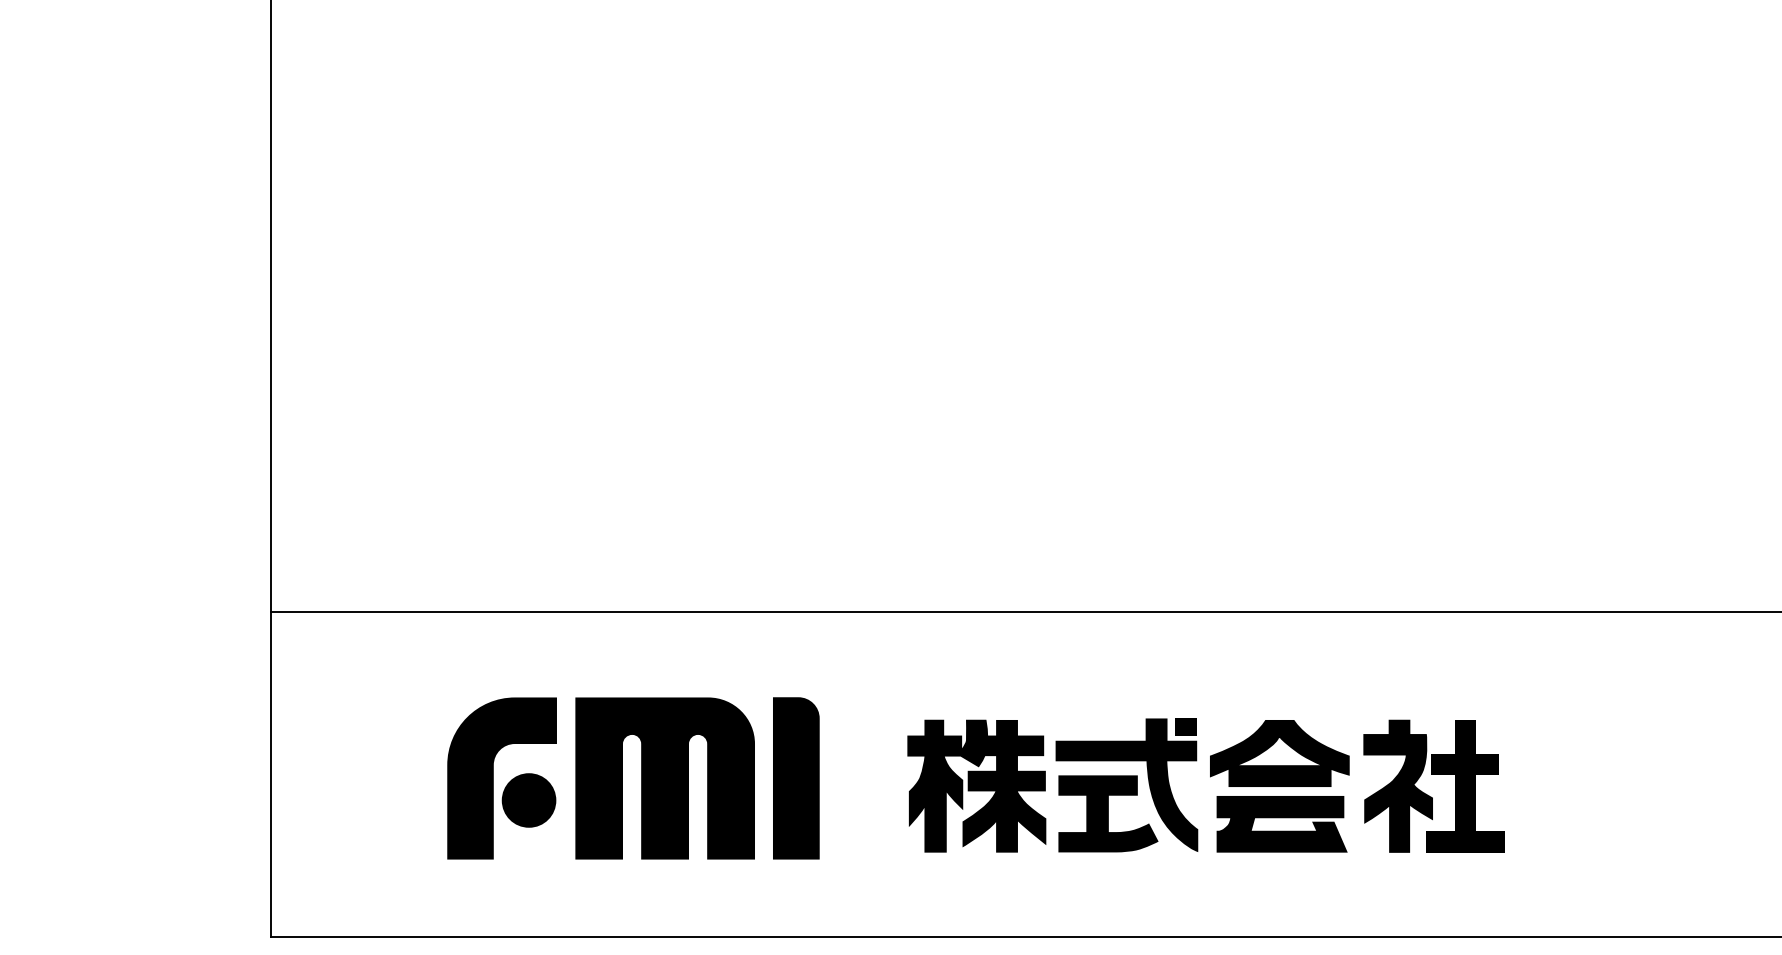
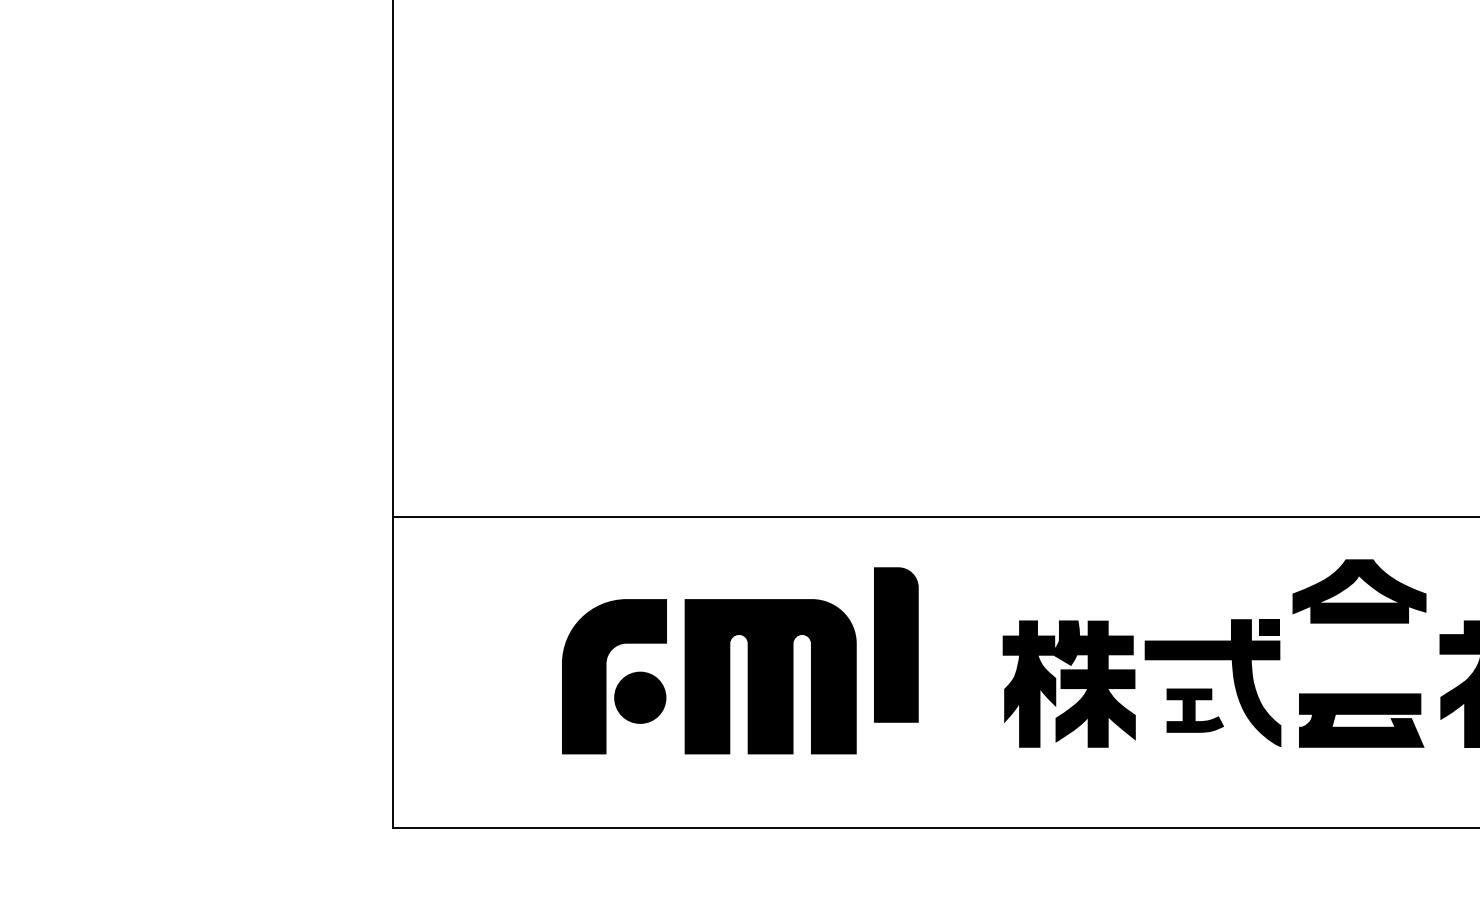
part: (1279, 753) -> (1359, 591), moved
part: (796, 778) -> (896, 645), moved
part: (1108, 813) -> (1195, 710), size x0.6

